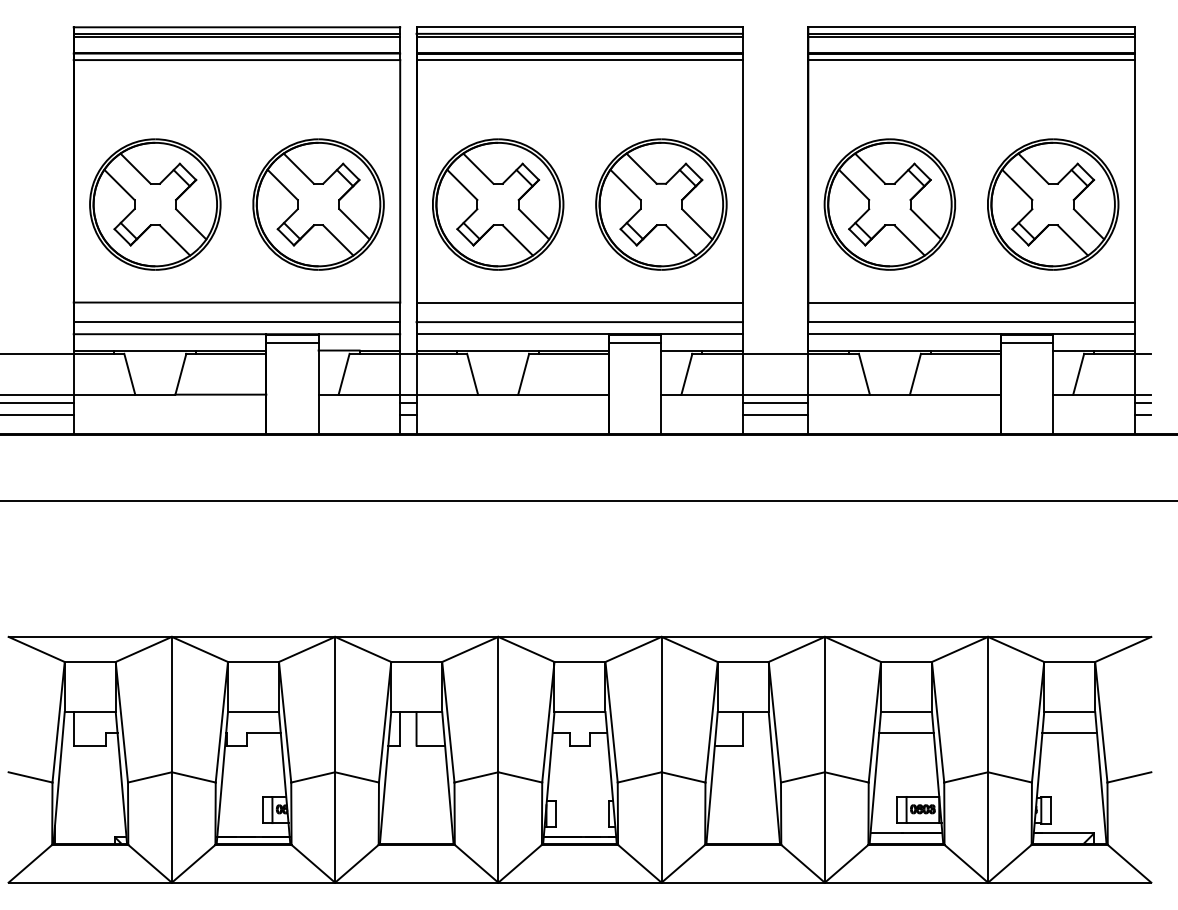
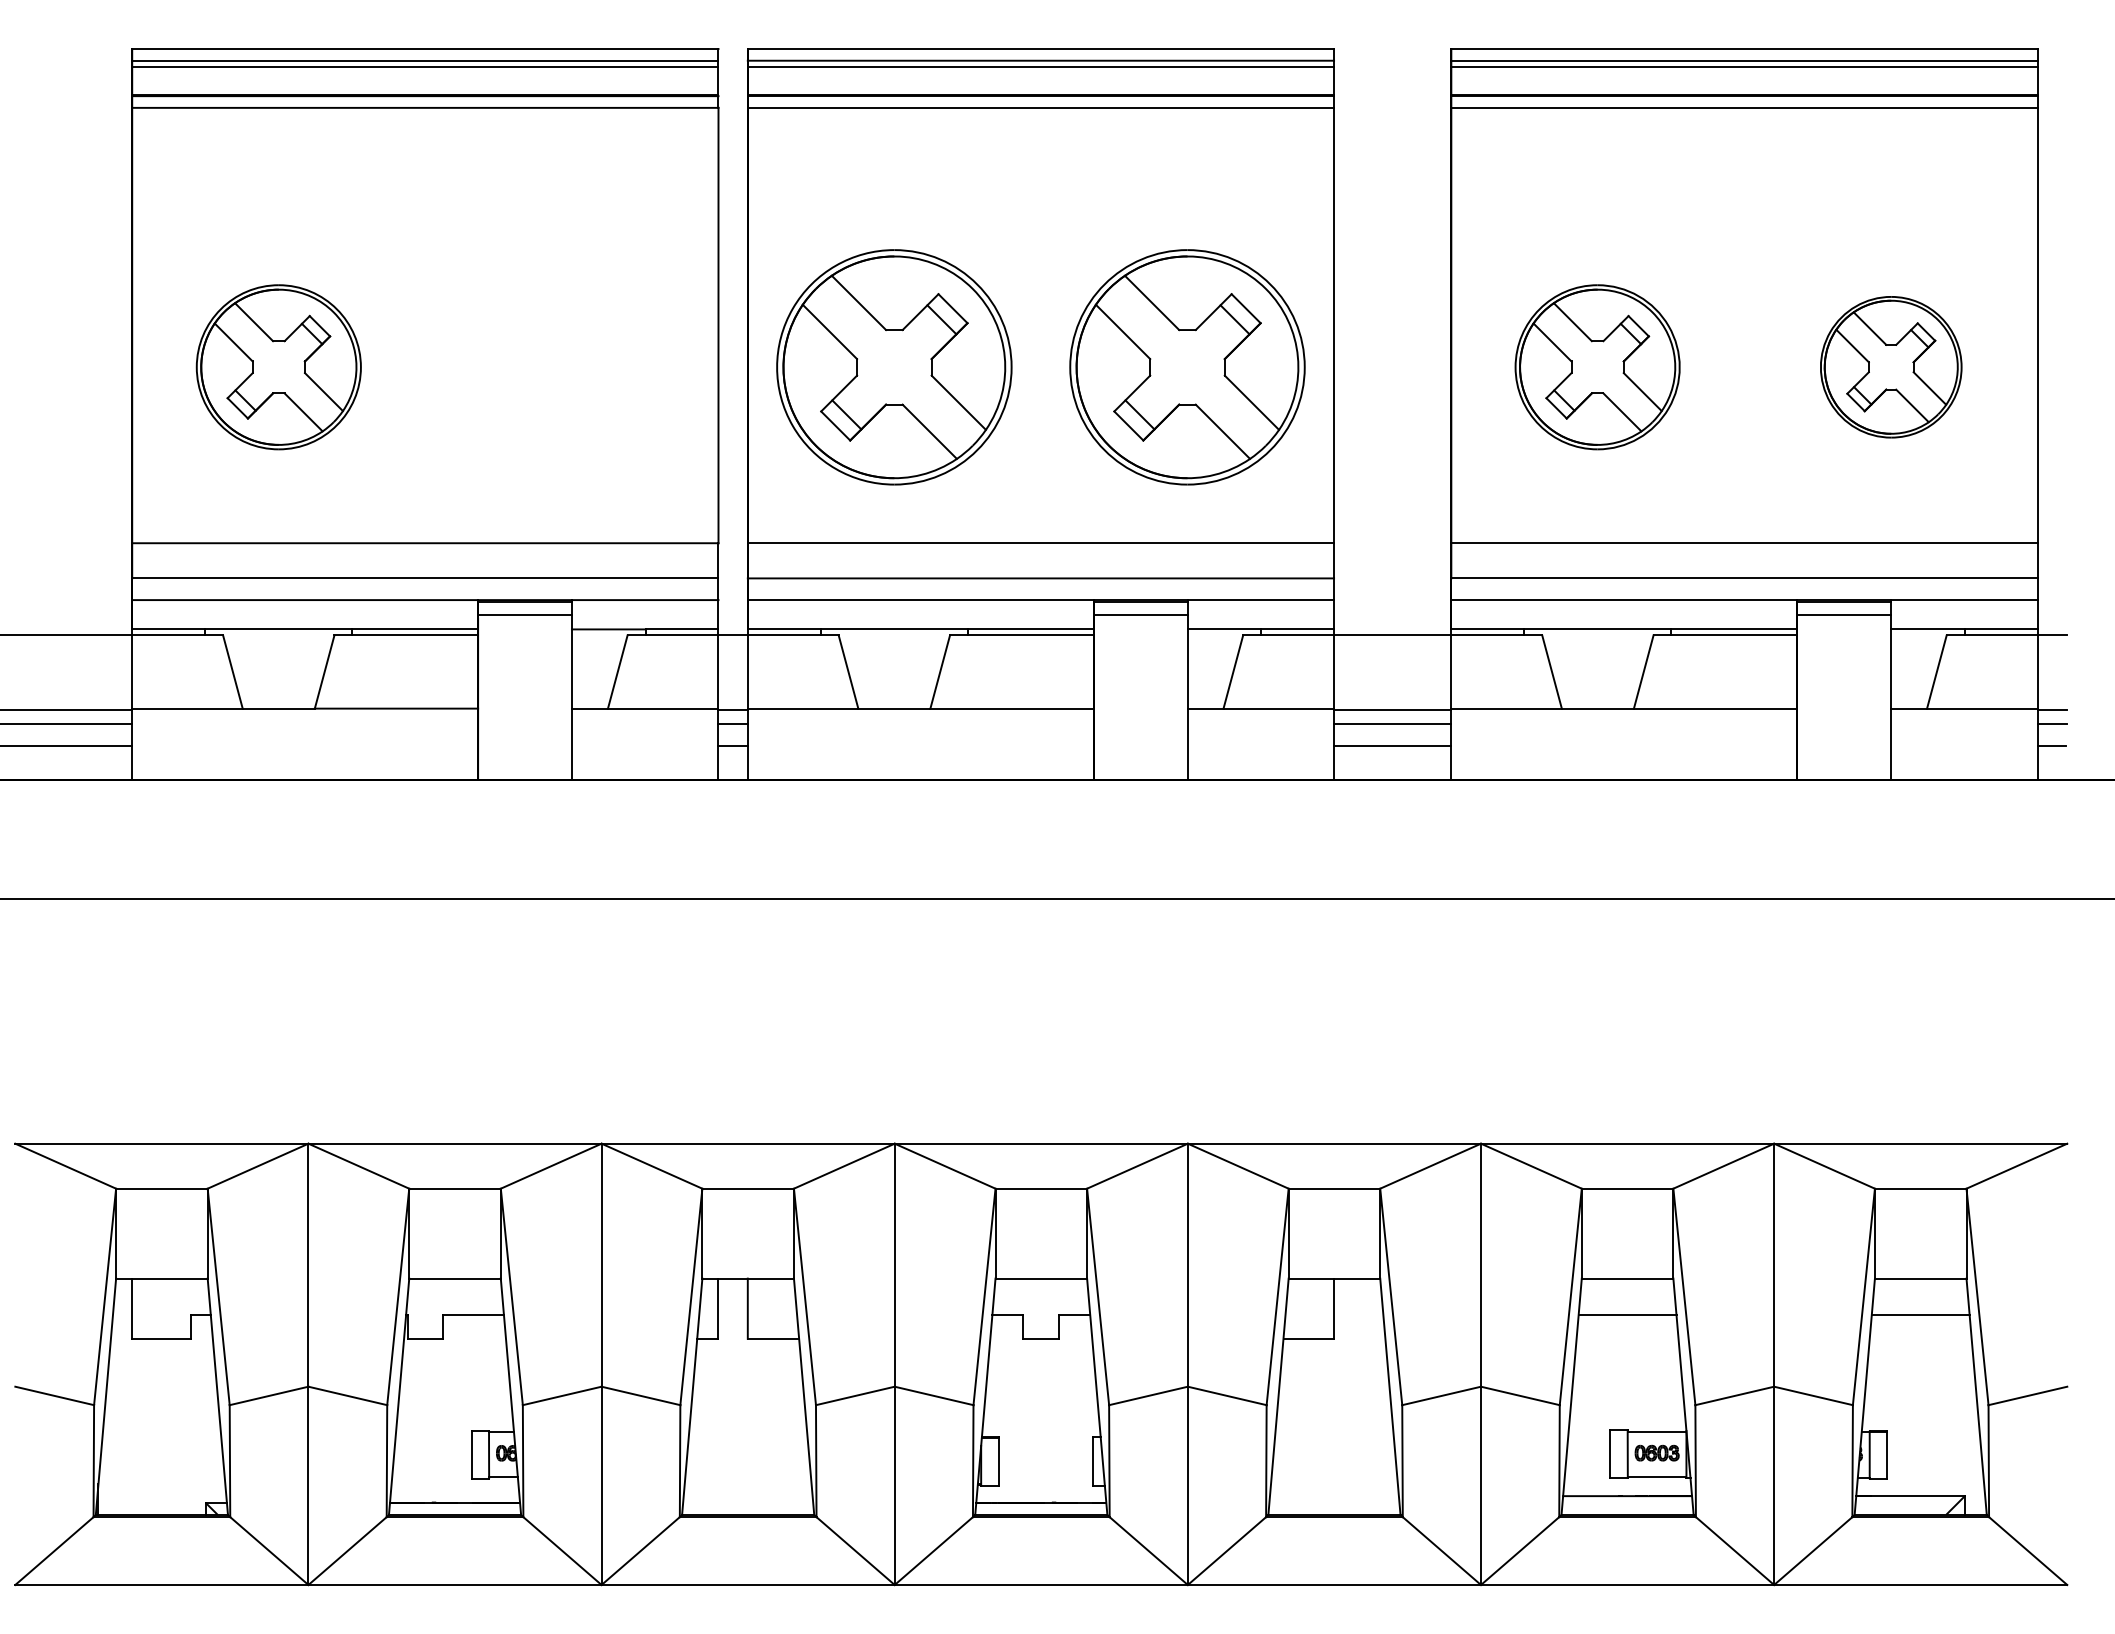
part: (155, 204) -> (279, 367), size x0.7
part: (318, 204) -> (571, 367), removed
part: (889, 204) -> (1597, 367), size x0.7
part: (1053, 204) -> (1891, 367), size x0.6

